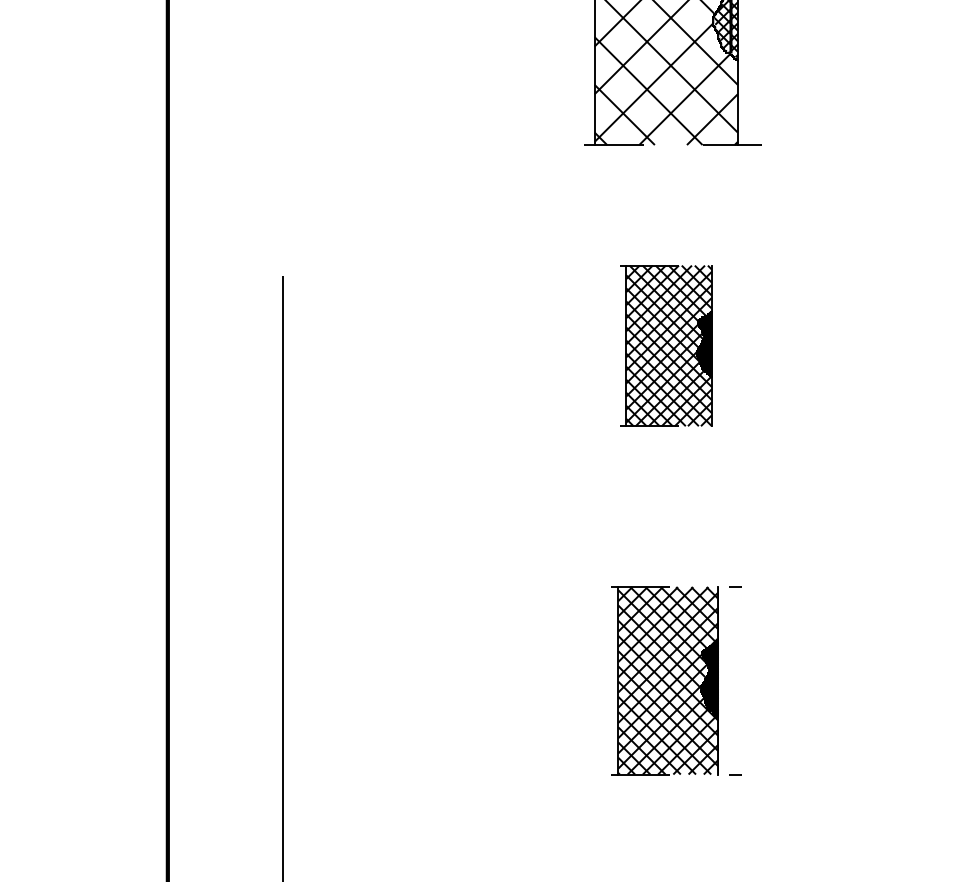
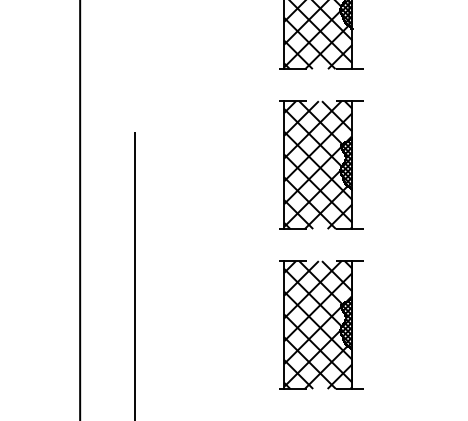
part: (673, 344) -> (321, 164), size x1.67
part: (673, 679) -> (321, 324), size x1.43

